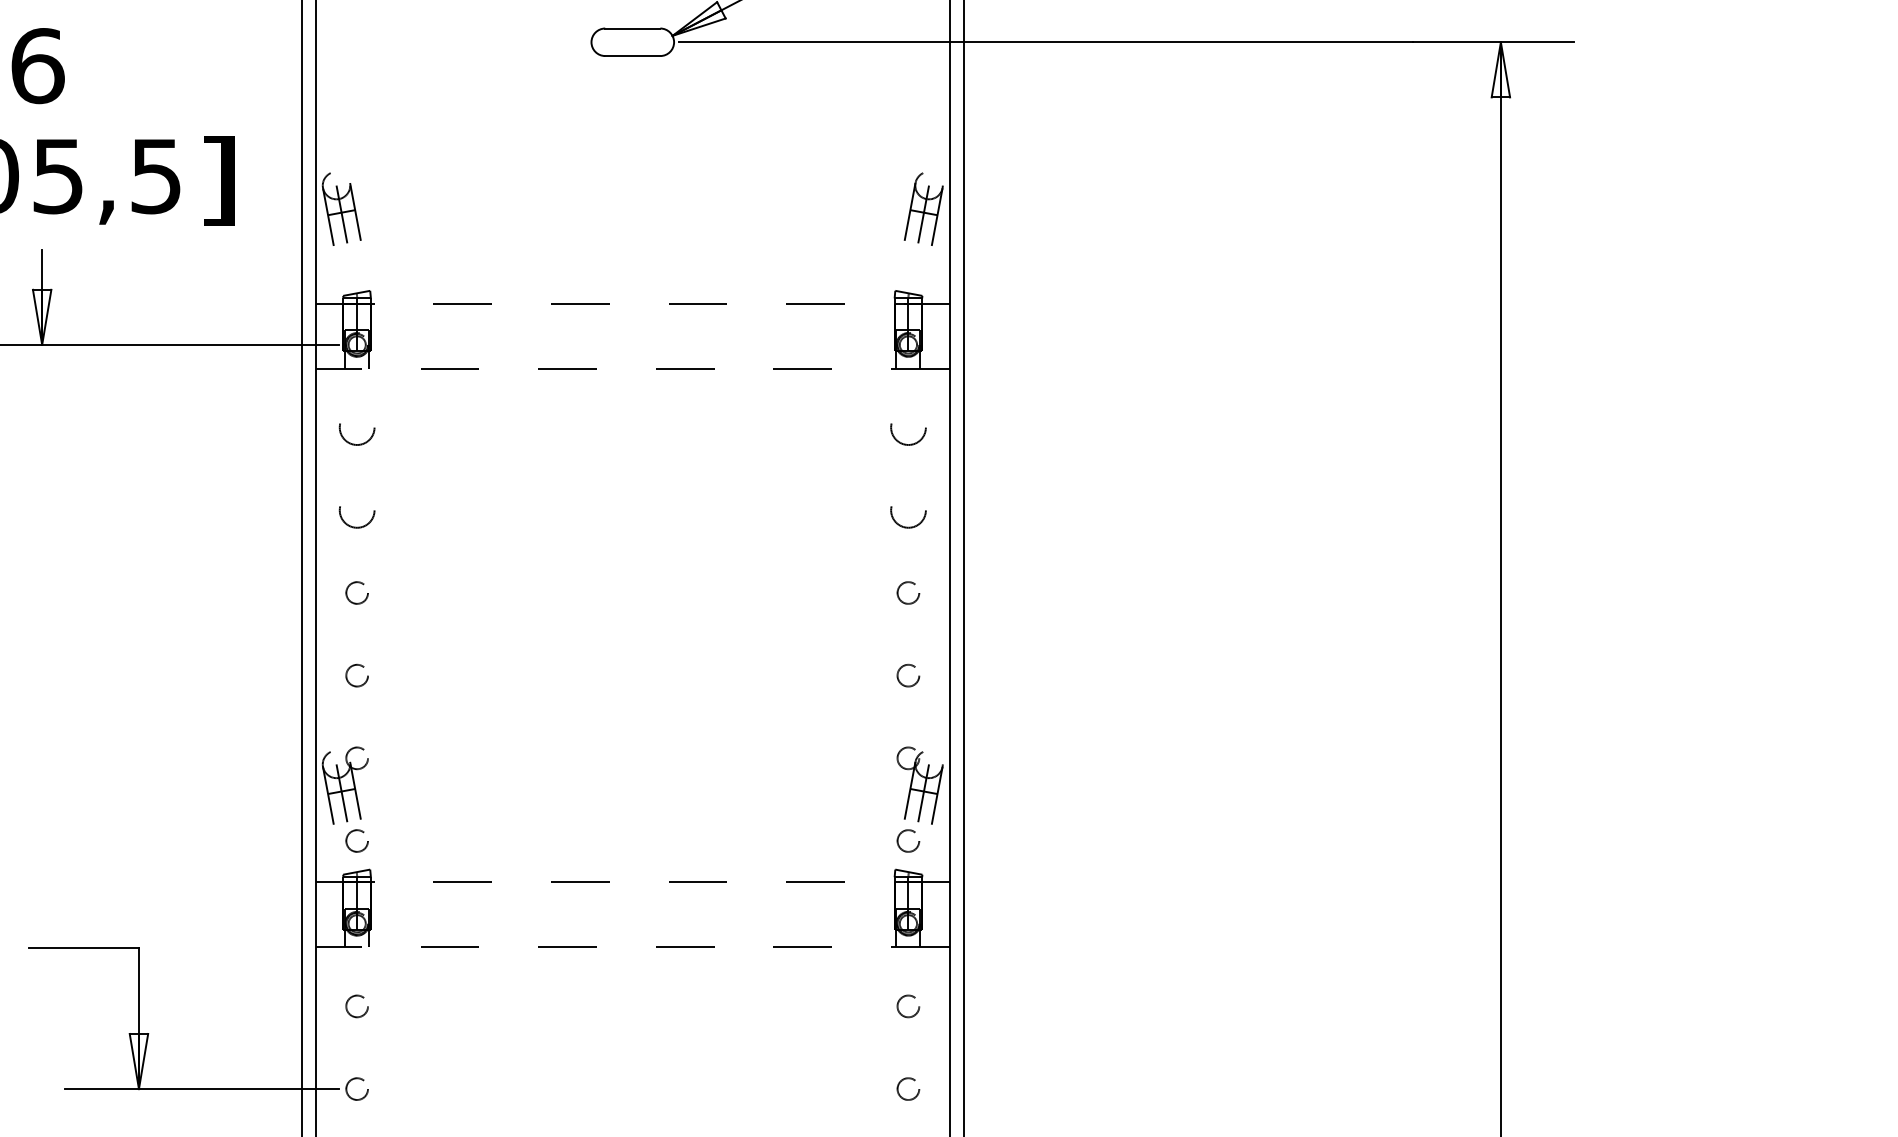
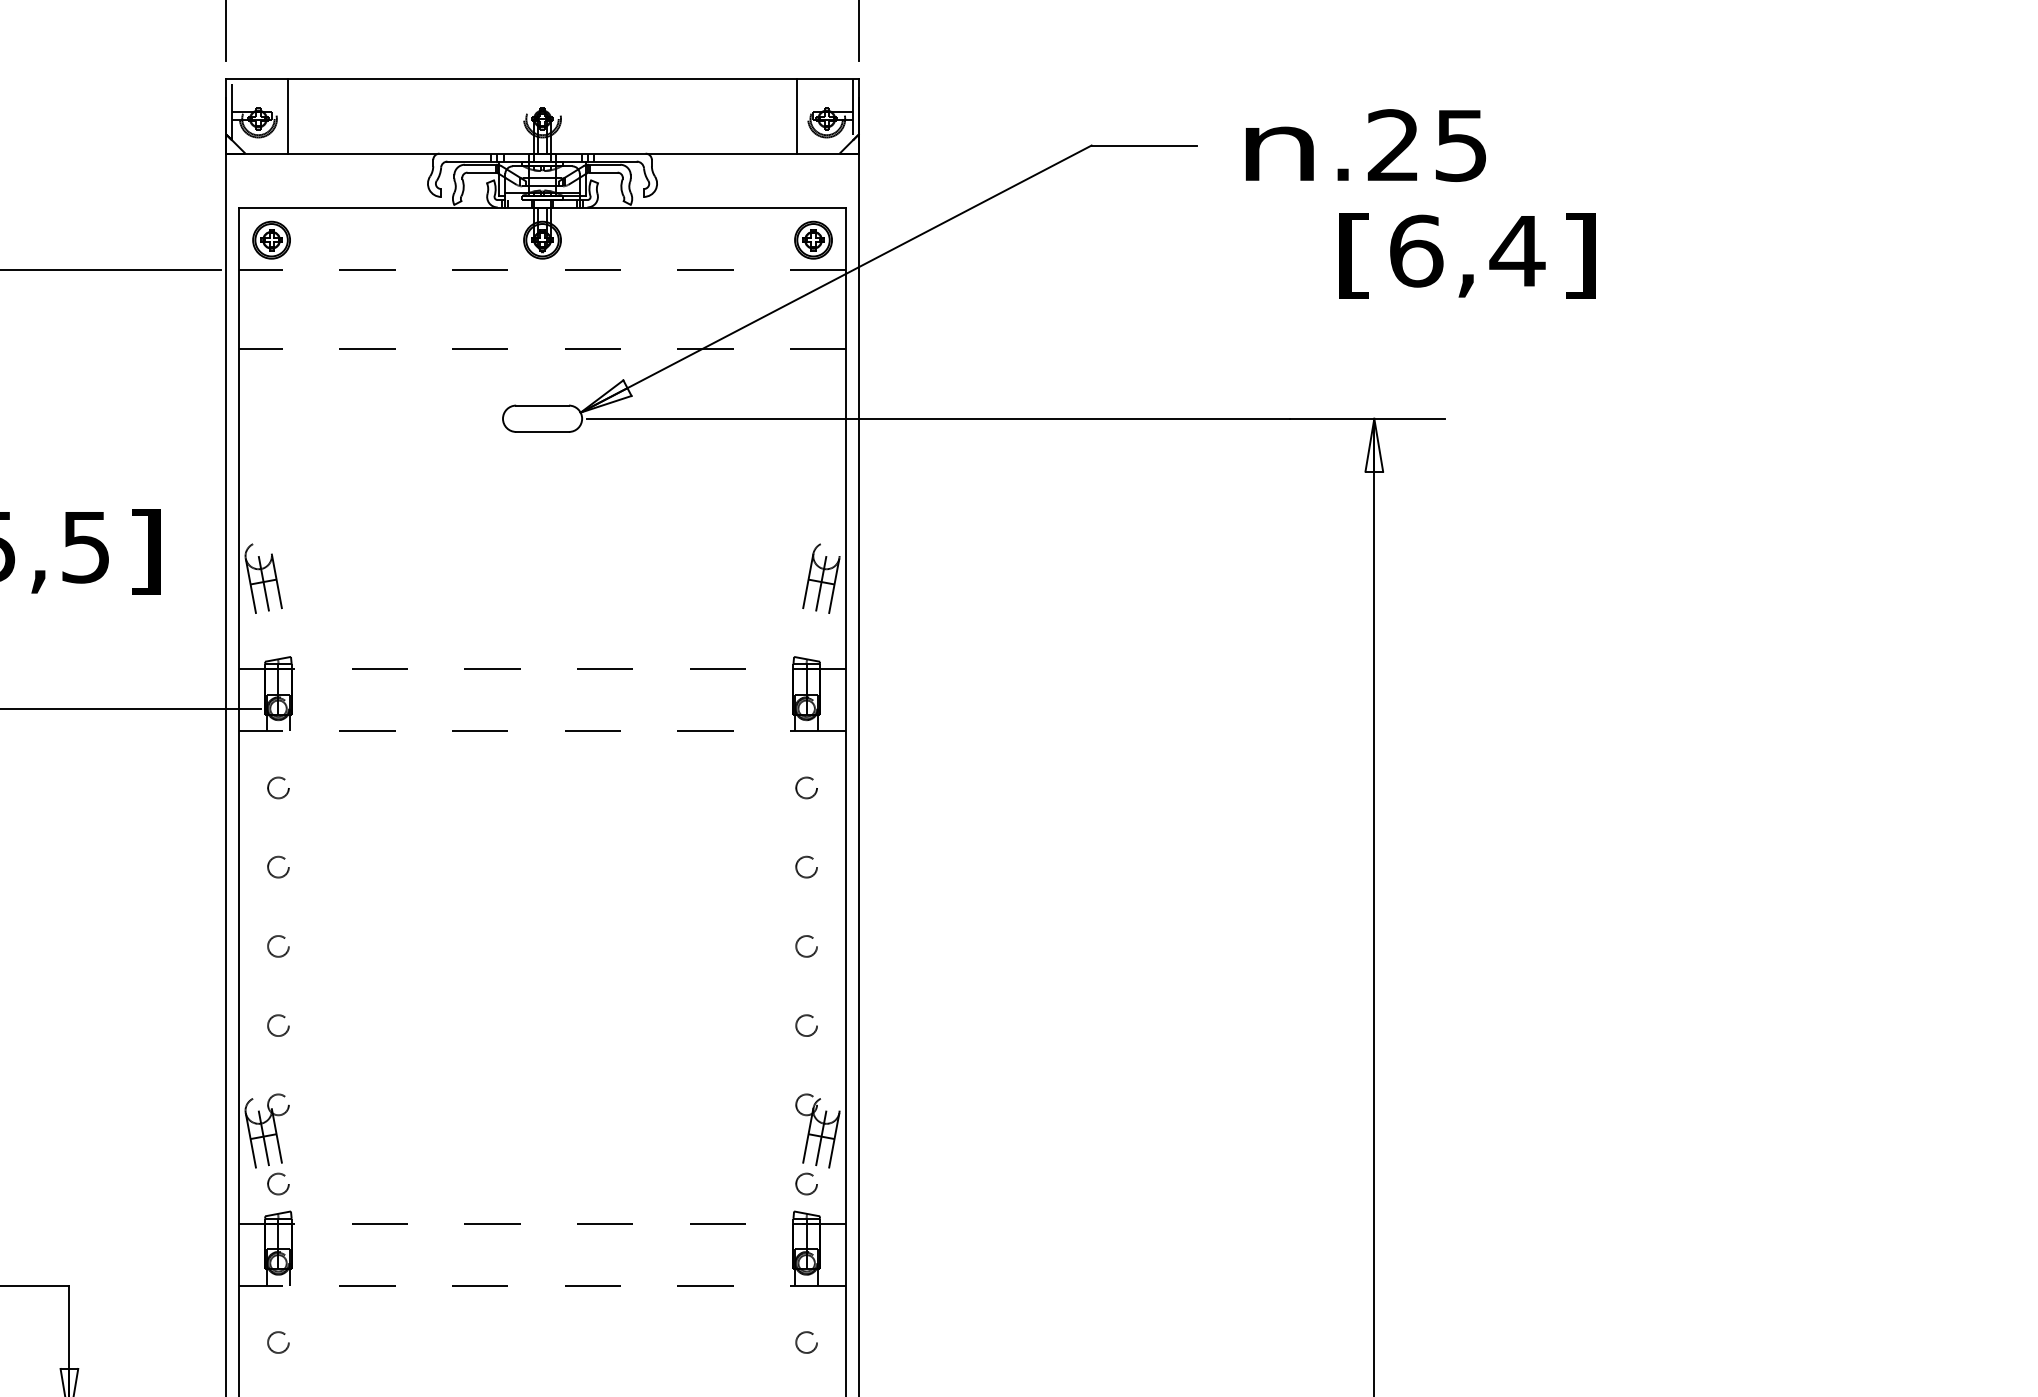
circle: (357, 427) -> (278, 787), size x0.62
circle: (908, 427) -> (806, 787), size x0.62
circle: (357, 509) -> (278, 866), size x0.62
circle: (908, 509) -> (806, 866), size x0.62

